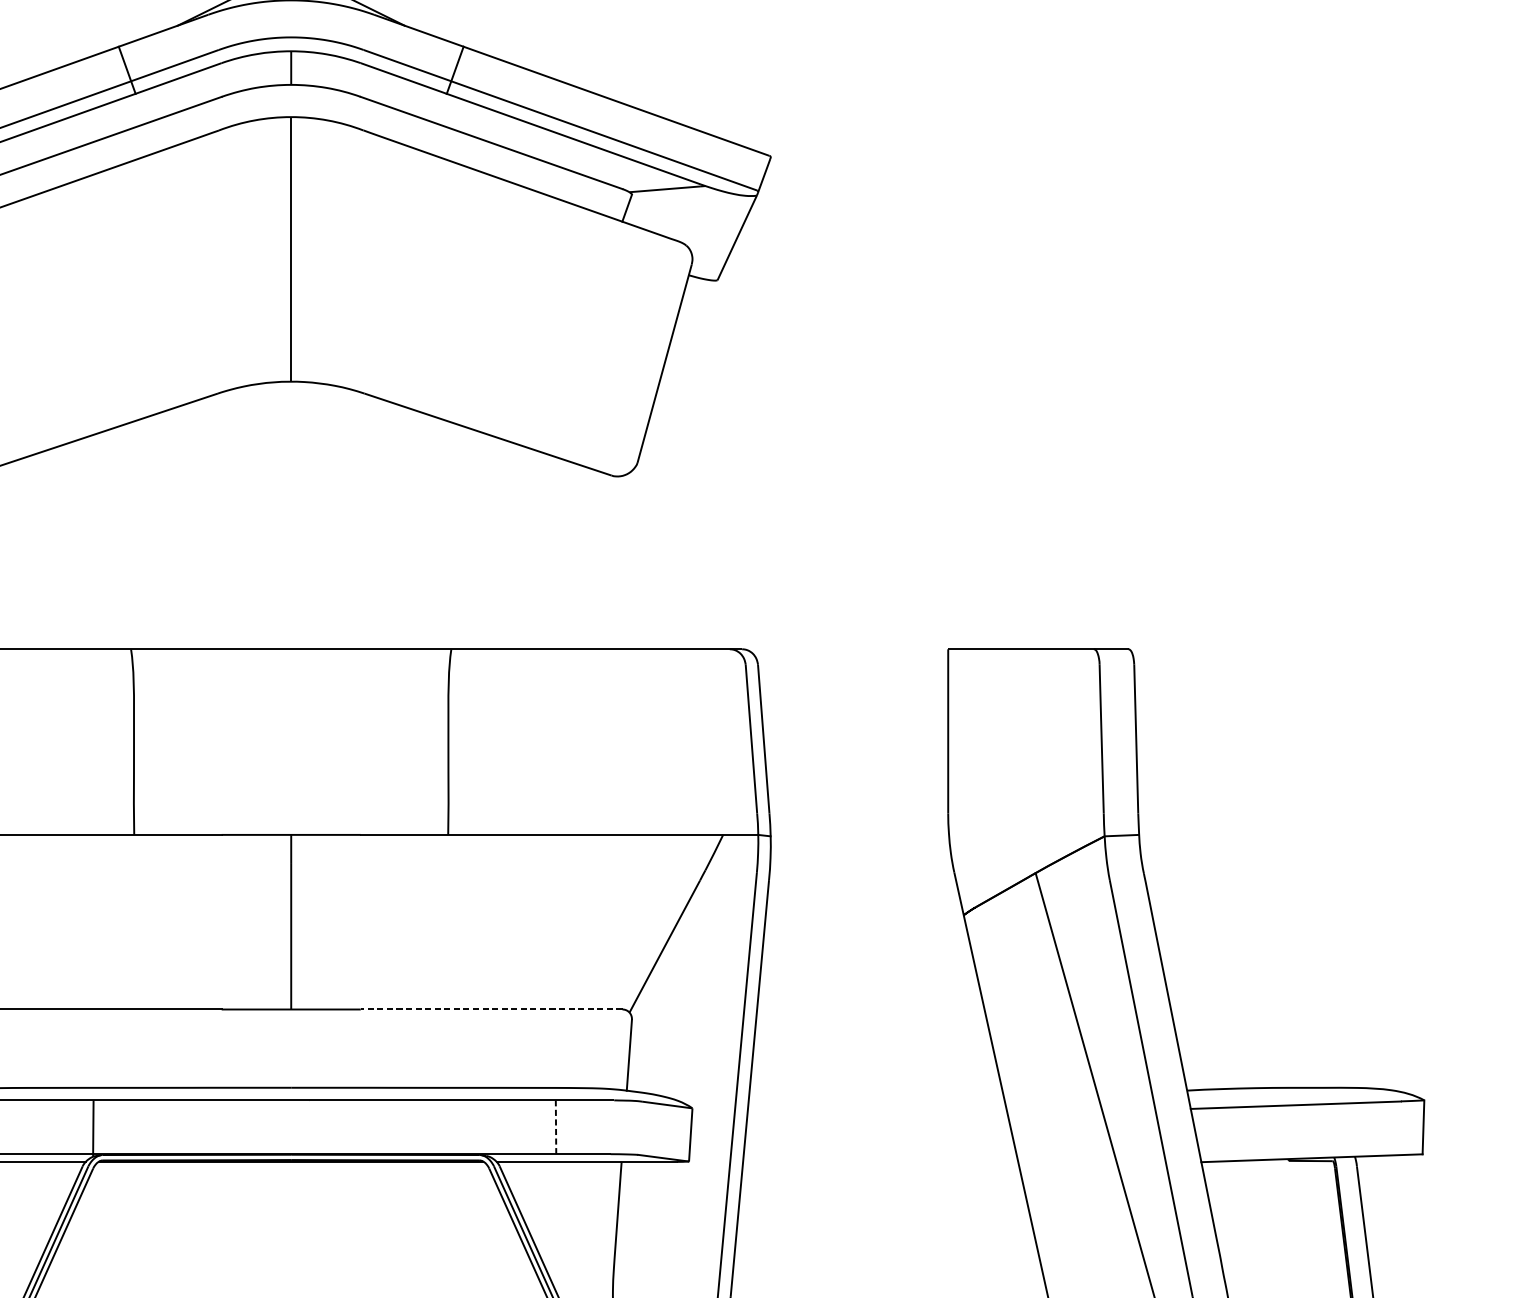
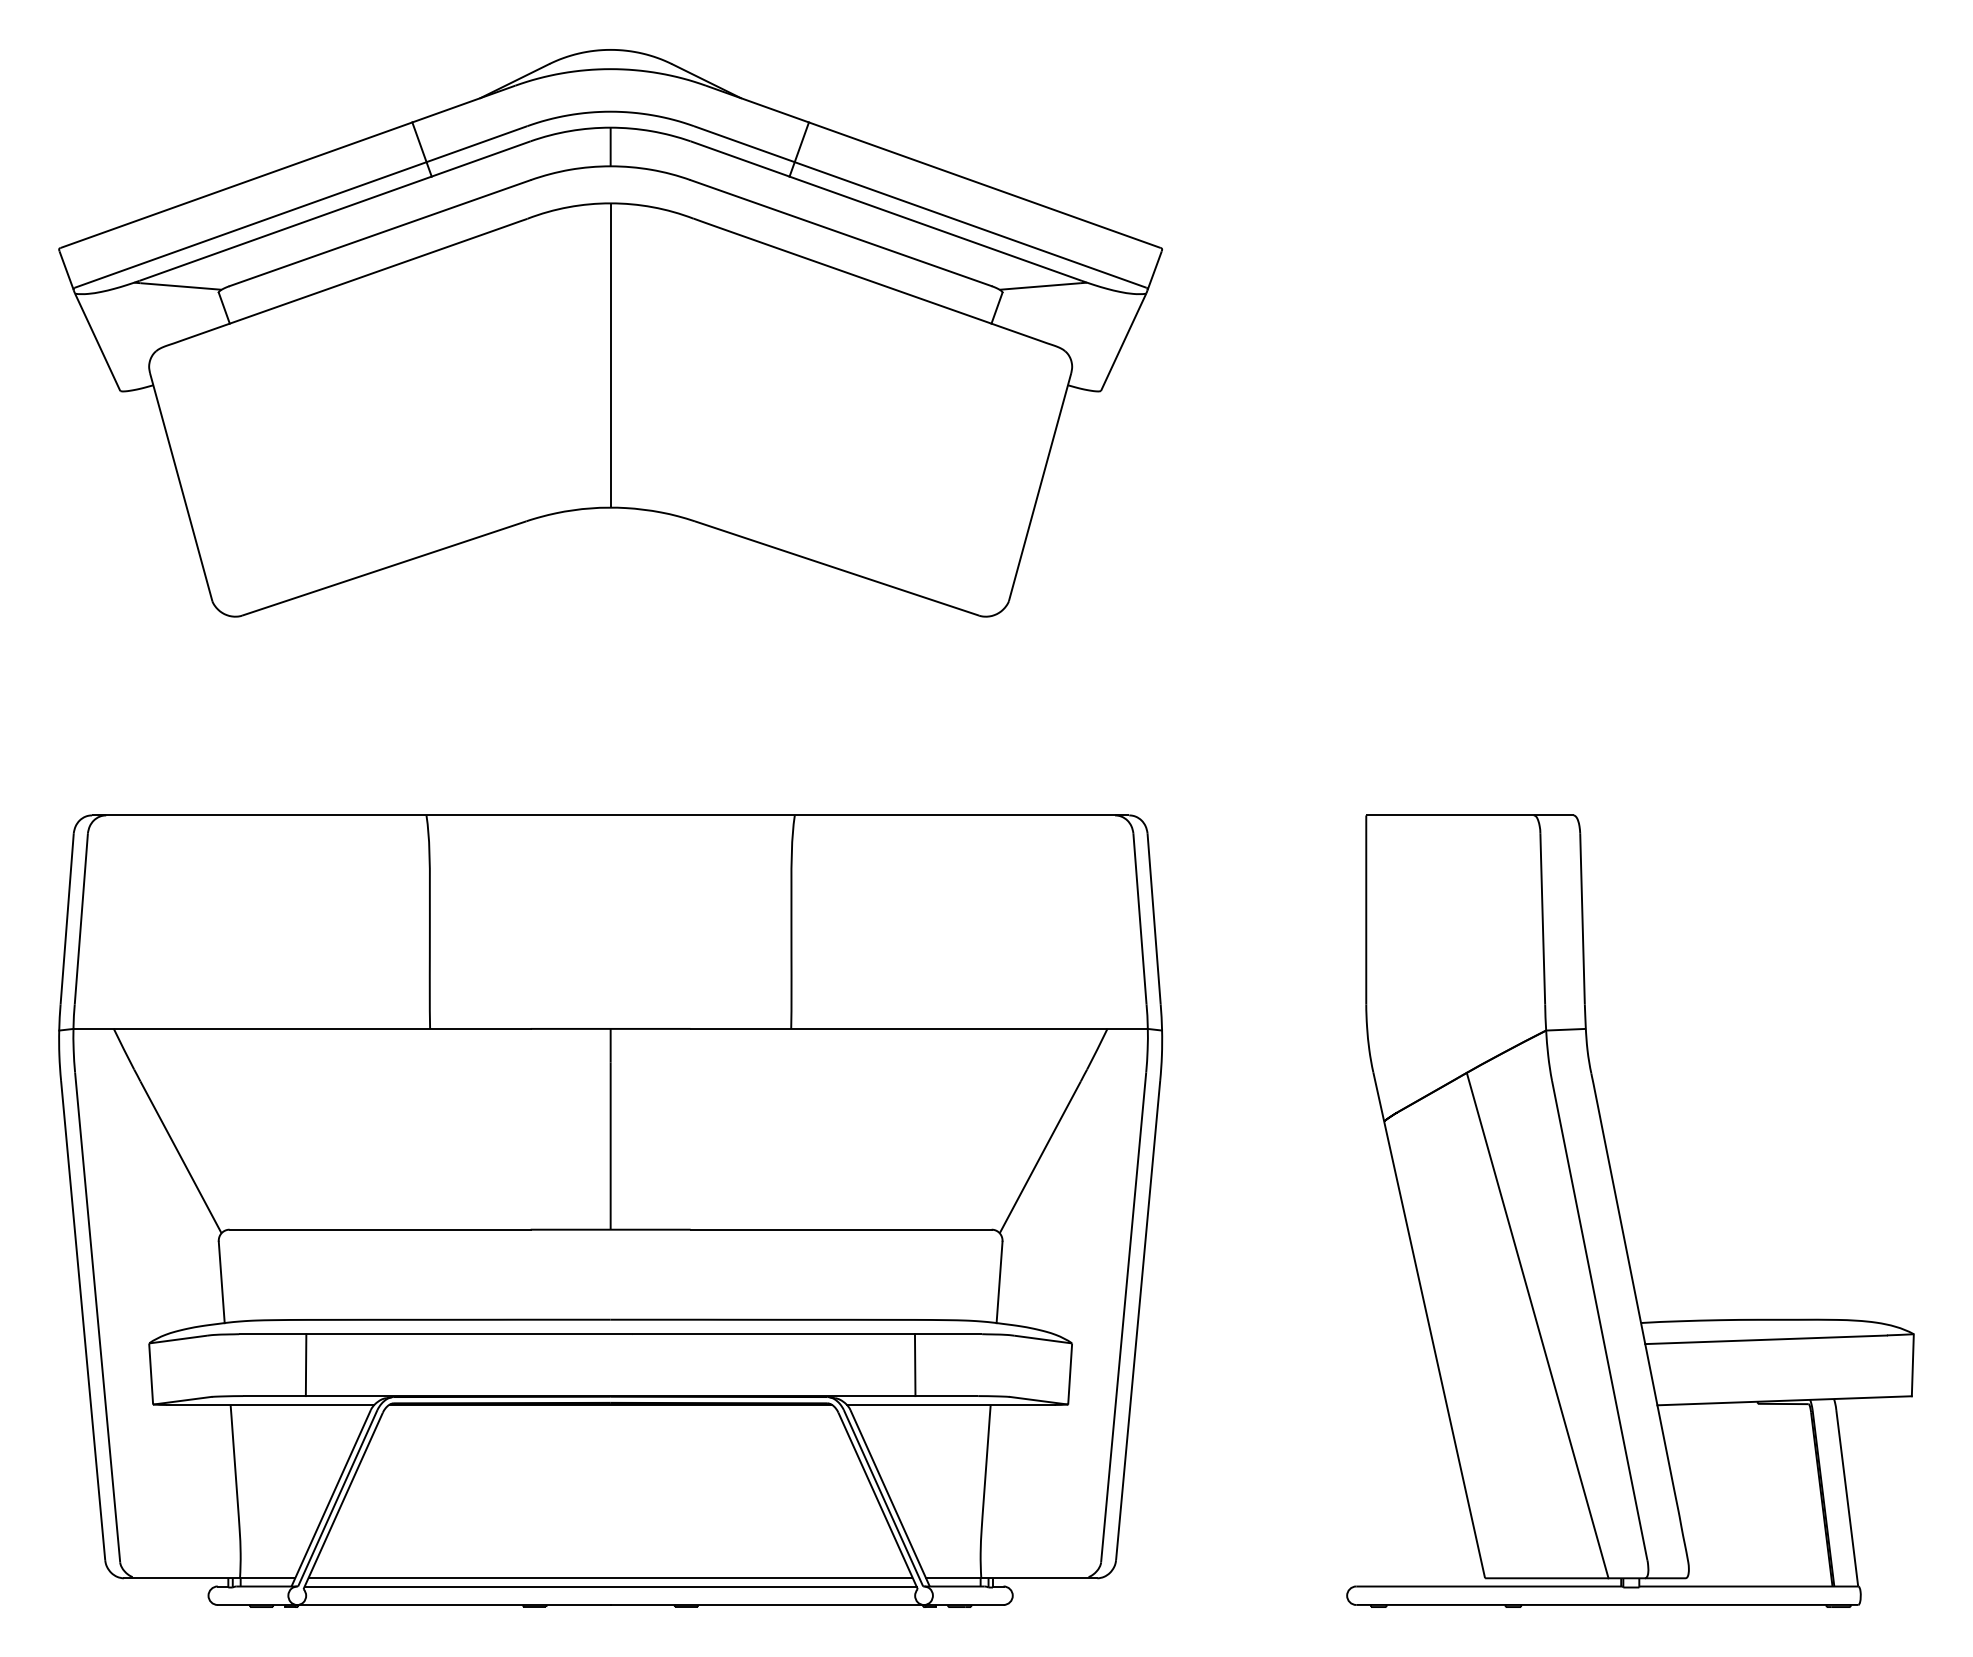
line: (491, 1009) -> (841, 1229), dashed -> solid
line: (556, 1127) -> (915, 1365), dashed -> solid
line: (92, 1128) -> (305, 1365), moved

